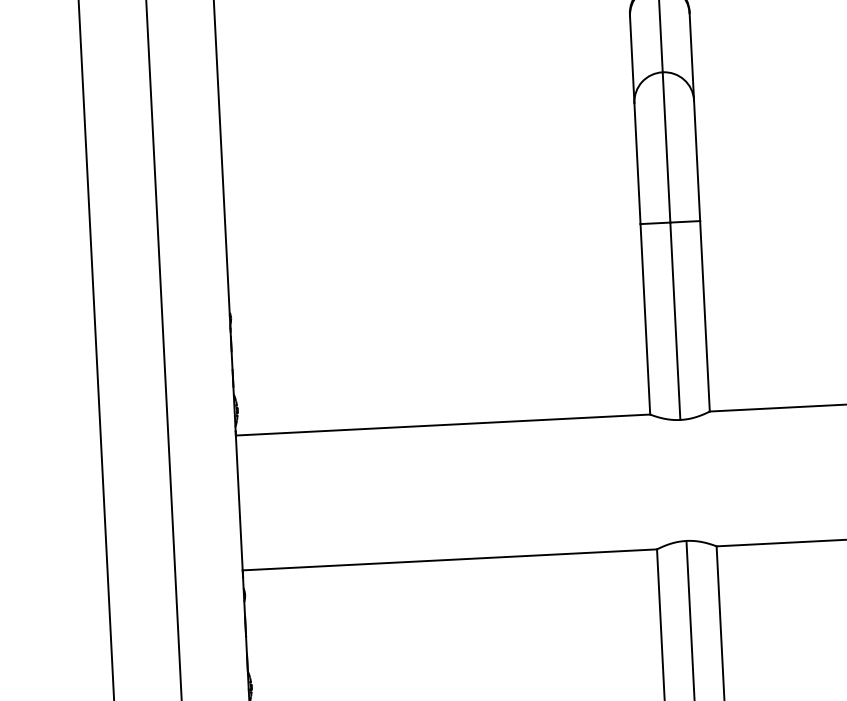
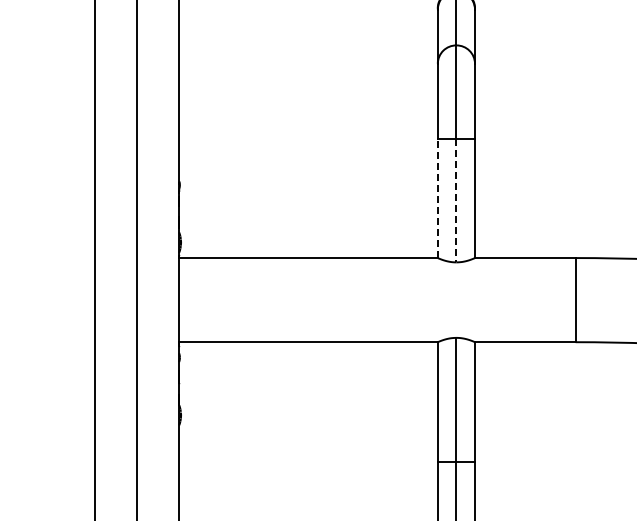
line: (644, 319) -> (437, 198), solid -> dashed
line: (675, 320) -> (456, 200), solid -> dashed

